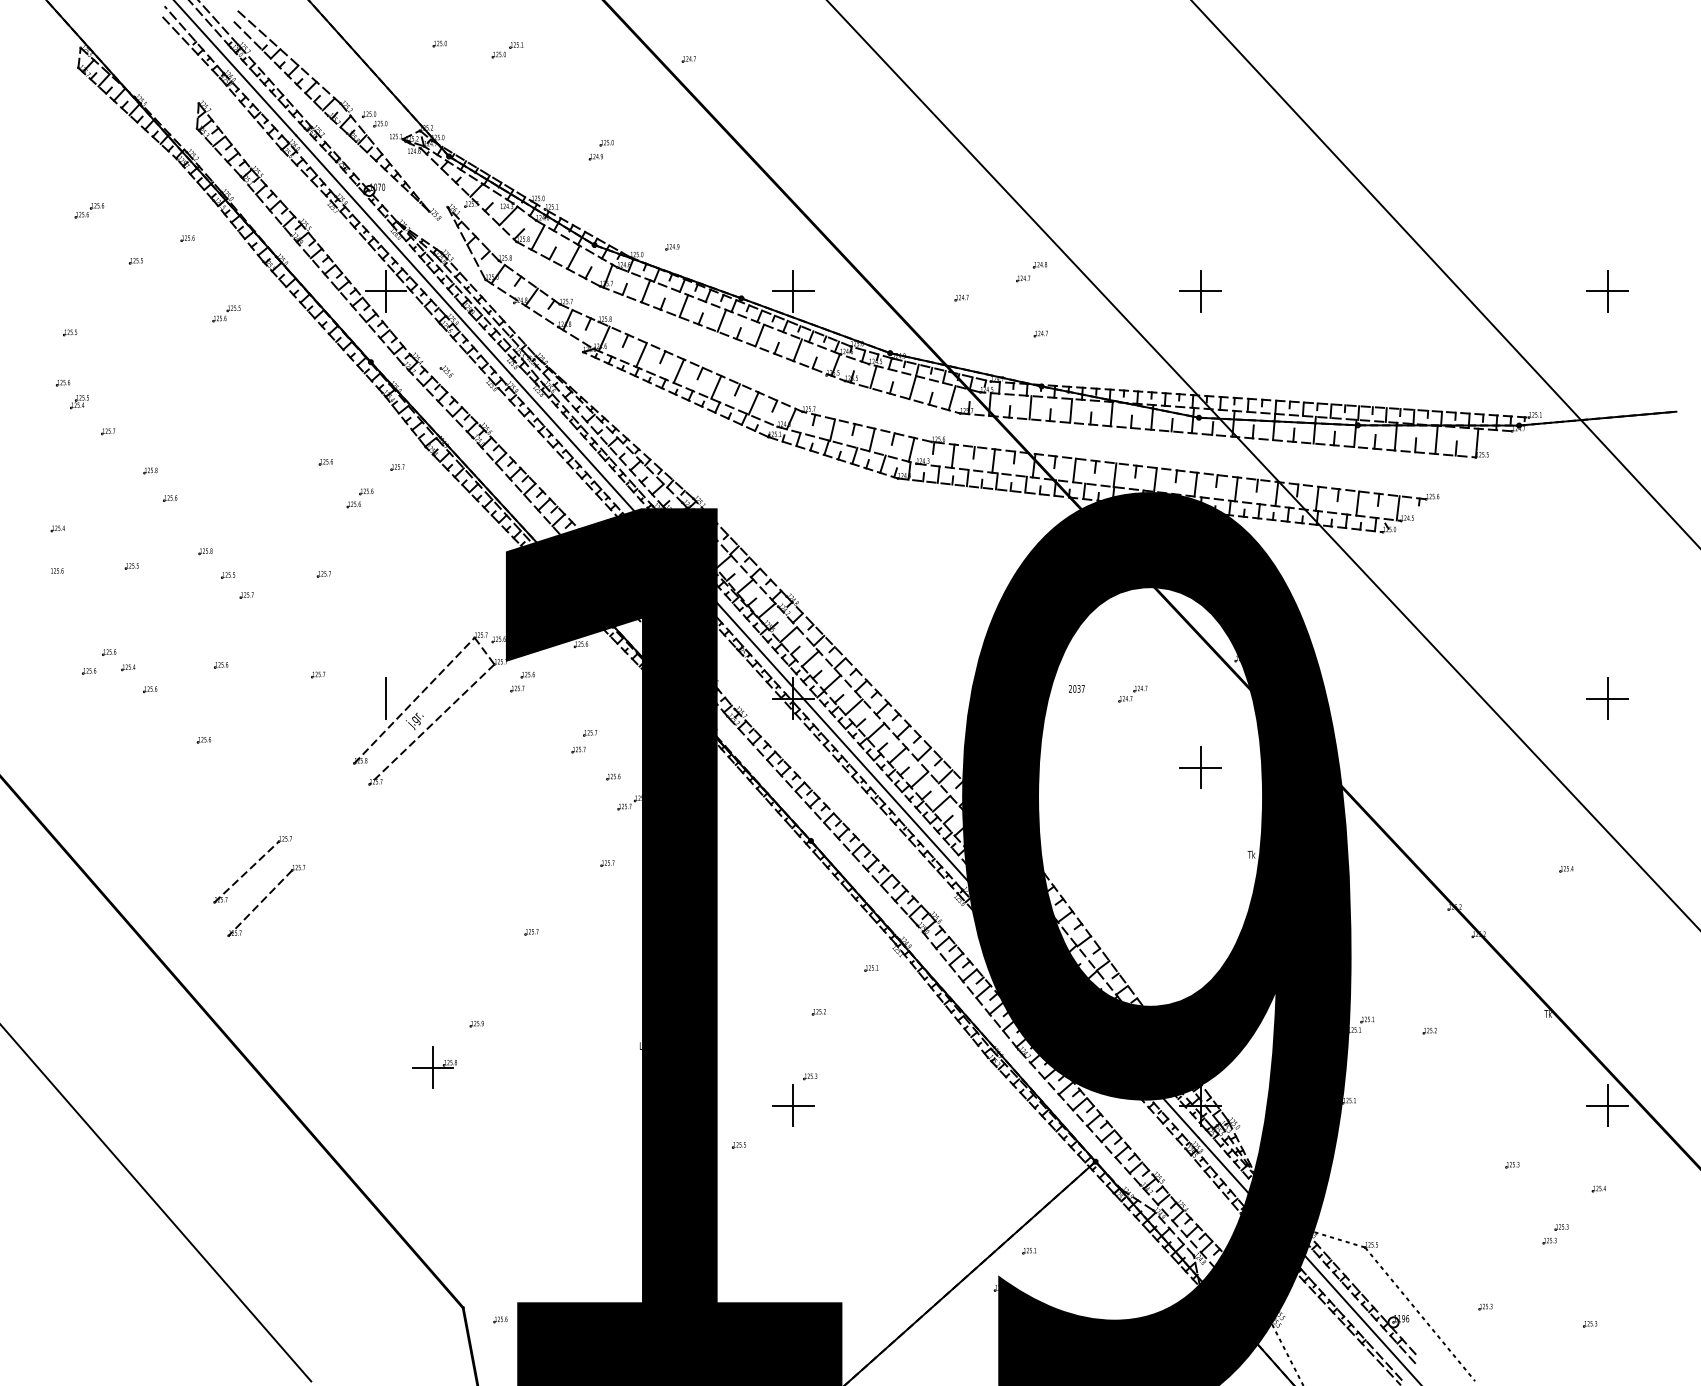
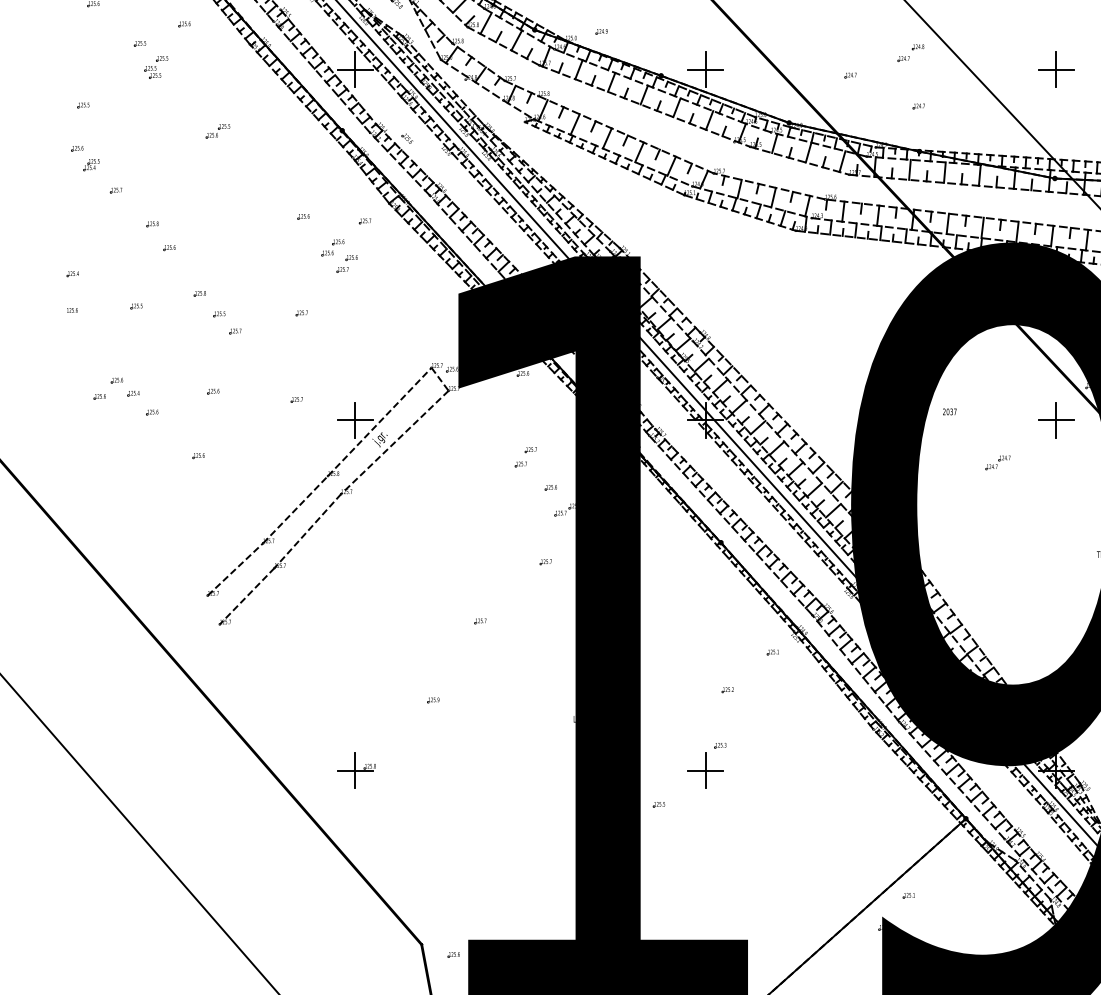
part: (154, 288) -> (156, 67), added
part: (226, 313) -> (217, 130), moved
part: (522, 682) -> (347, 264), moved
part: (1132, 693) -> (997, 462), moved
line: (385, 698) -> (354, 420), added
part: (1200, 767) -> (1056, 420), moved
line: (316, 802) -> (295, 509), added
line: (330, 827) -> (307, 531), added
part: (434, 1067) -> (356, 770), moved

